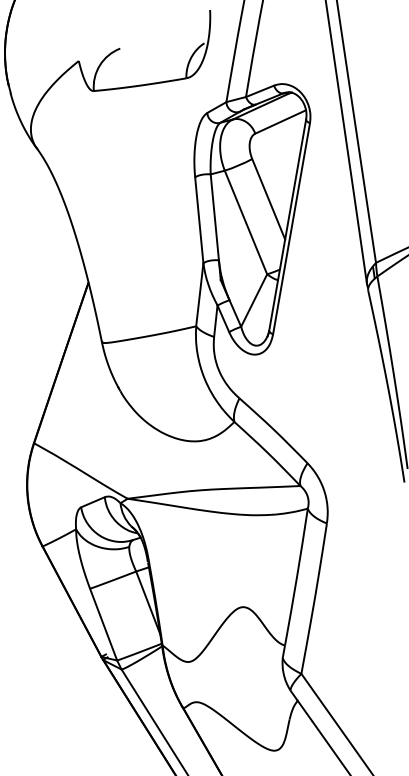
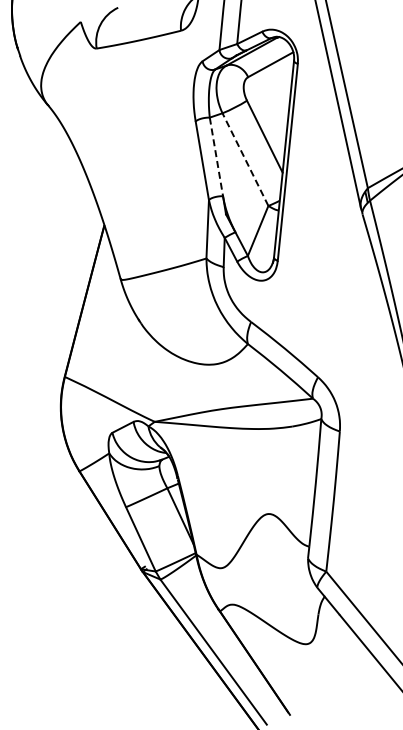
line: (214, 216) -> (216, 156), solid -> dashed
line: (246, 222) -> (245, 159), solid -> dashed

